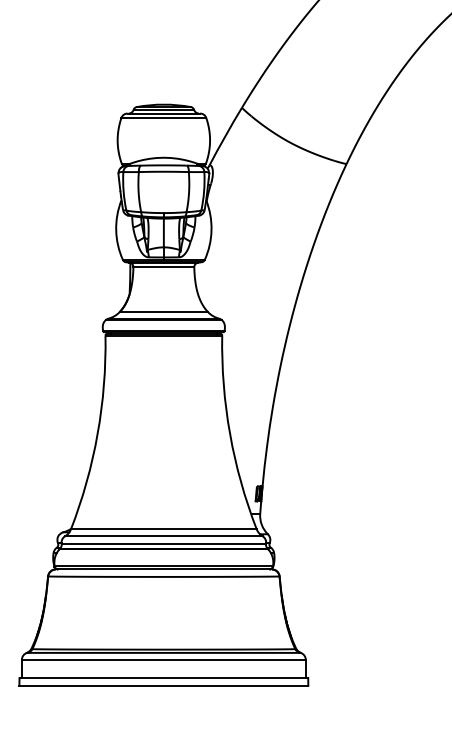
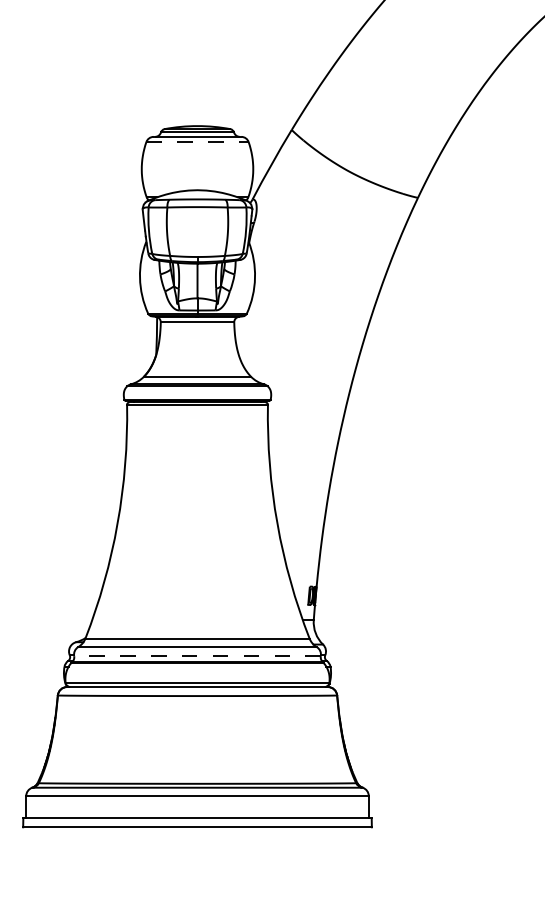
line: (164, 118) -> (198, 142), solid -> dashed
line: (163, 544) -> (197, 656), solid -> dashed

